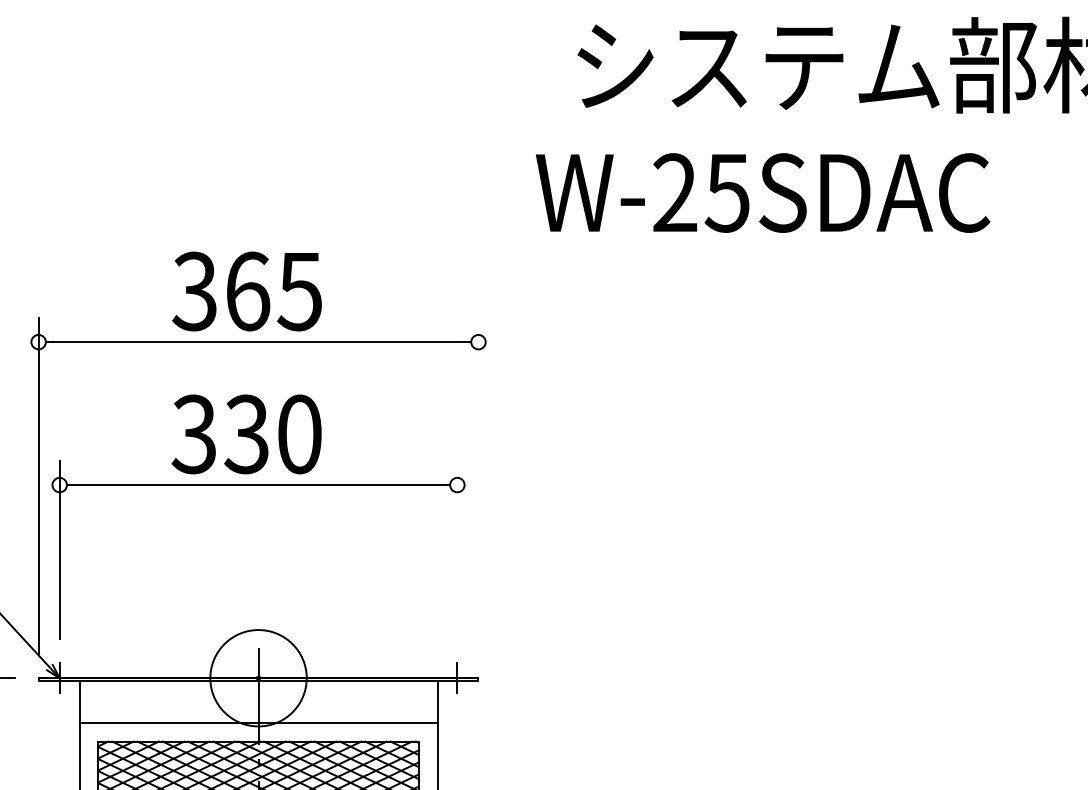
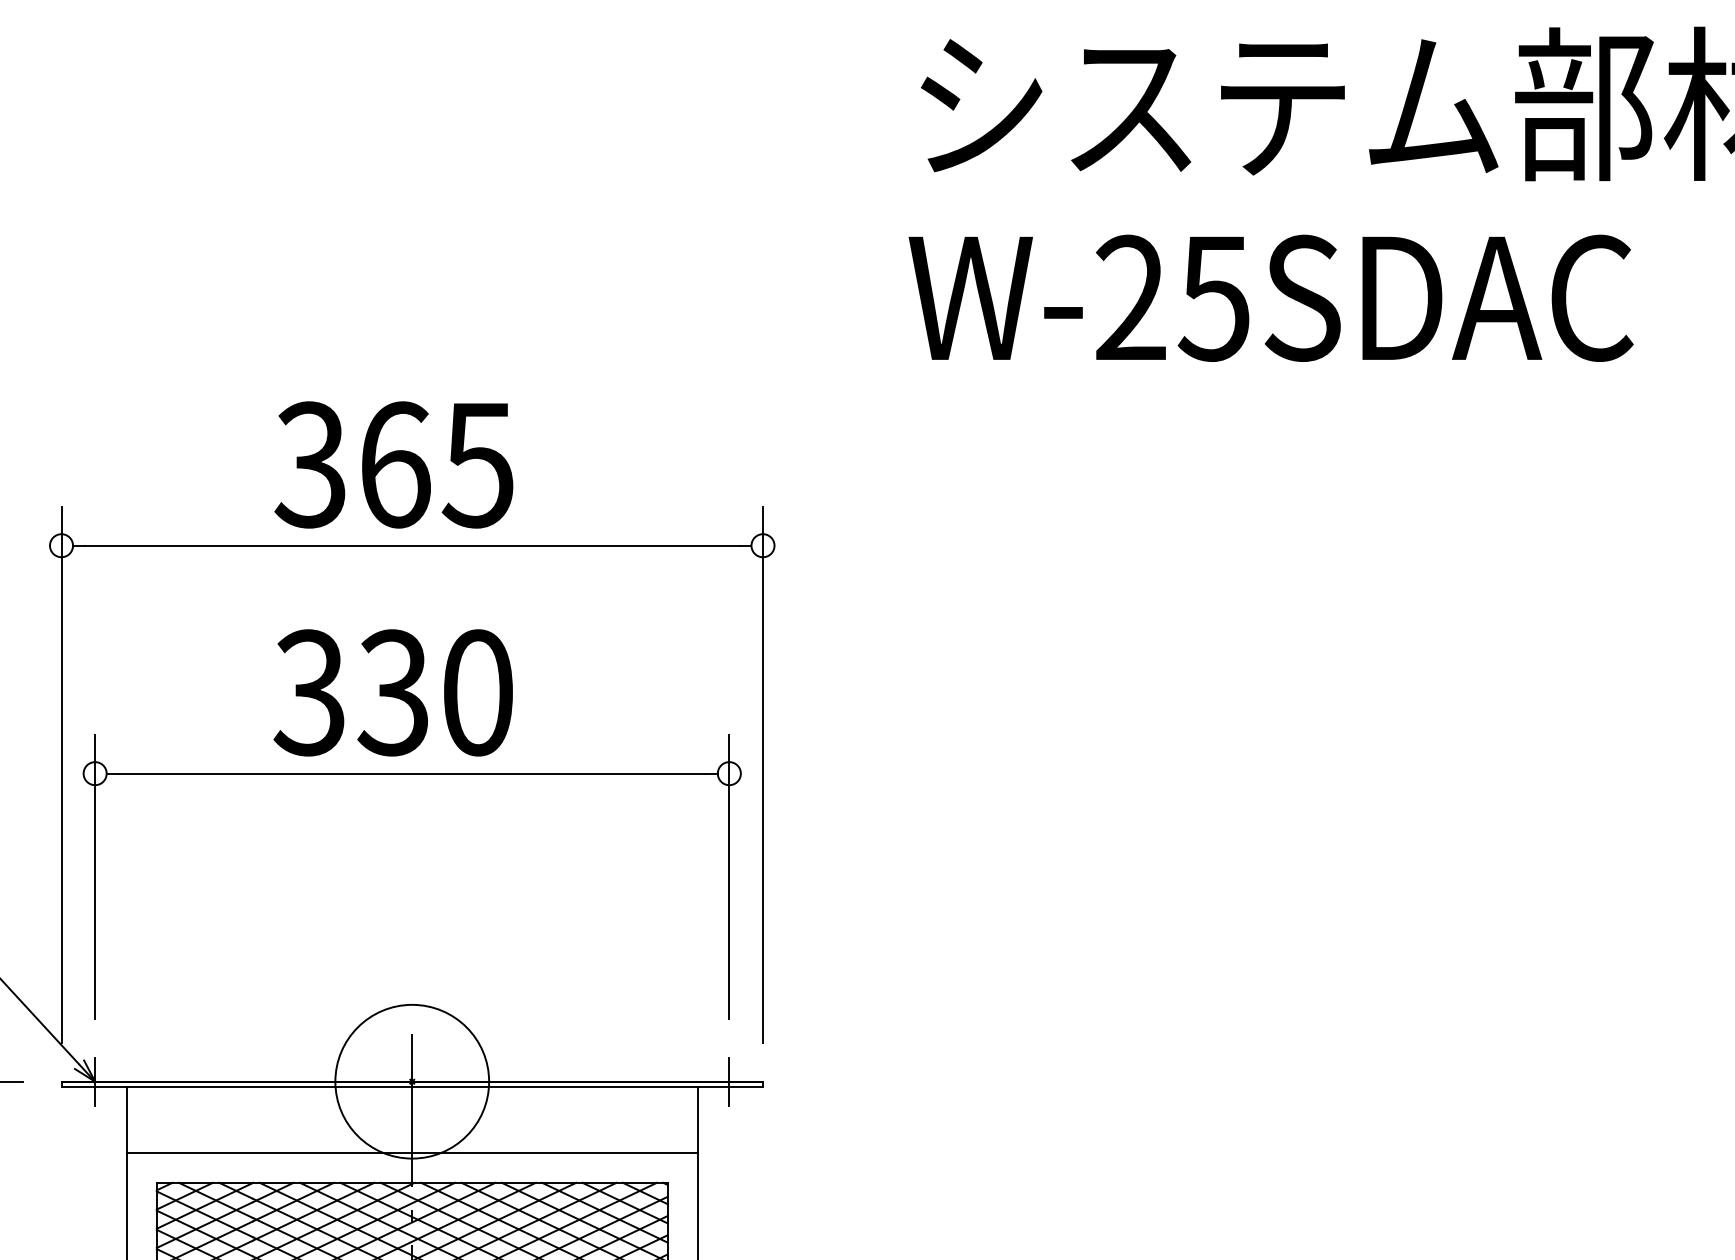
text: (763, 192) -> (1271, 297), moved
line: (478, 486) -> (763, 775), added
line: (457, 549) -> (729, 876), added

